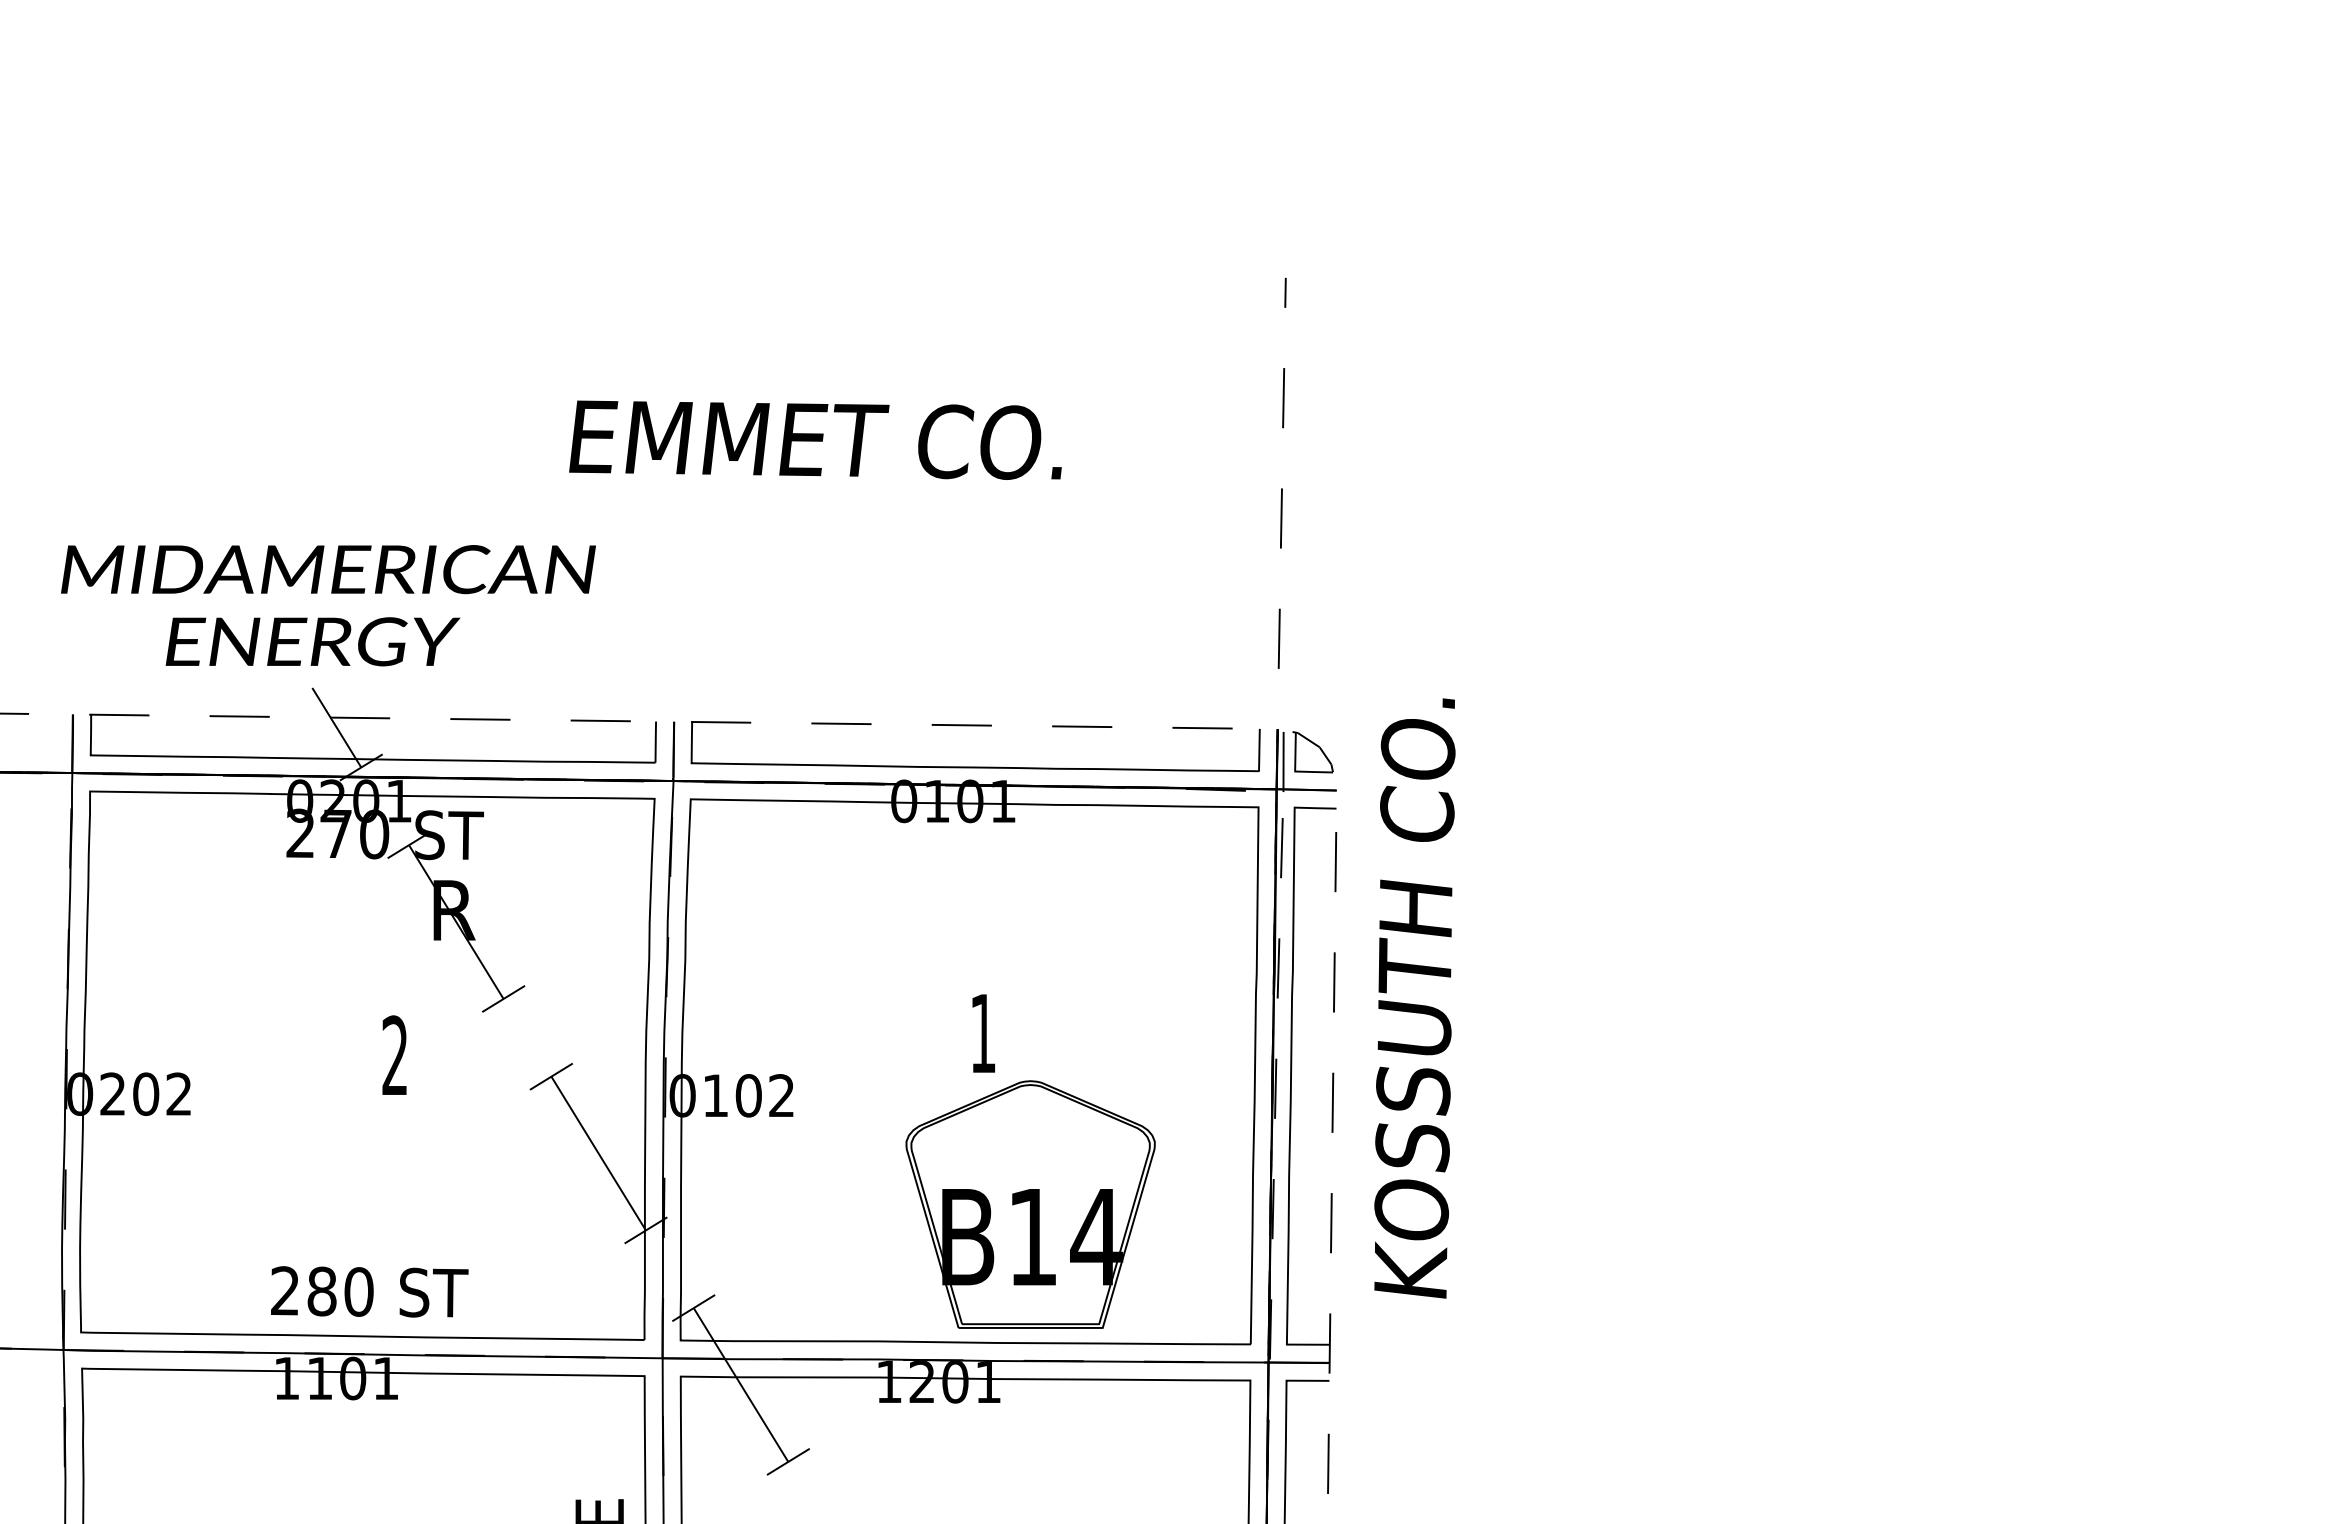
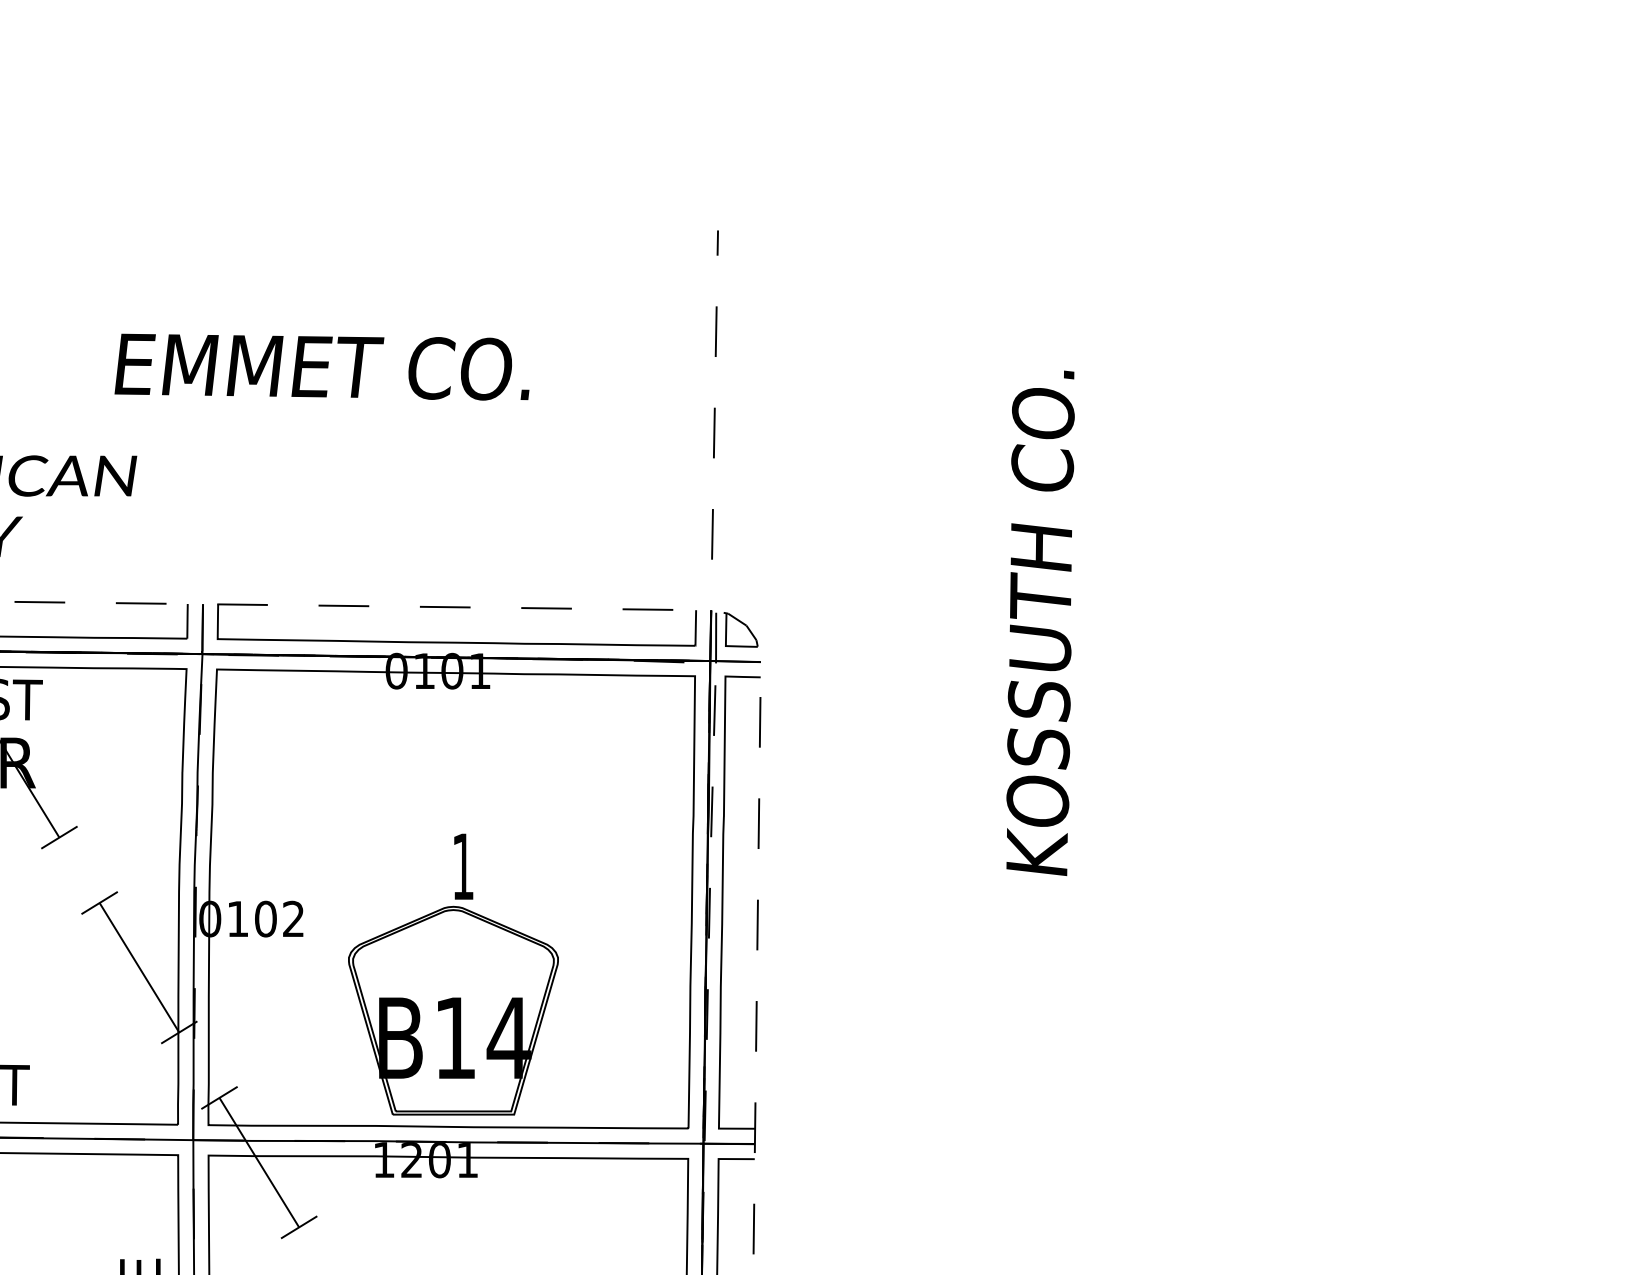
text: (1414, 998) -> (1040, 623), moved
part: (1030, 1204) -> (453, 1010), moved

